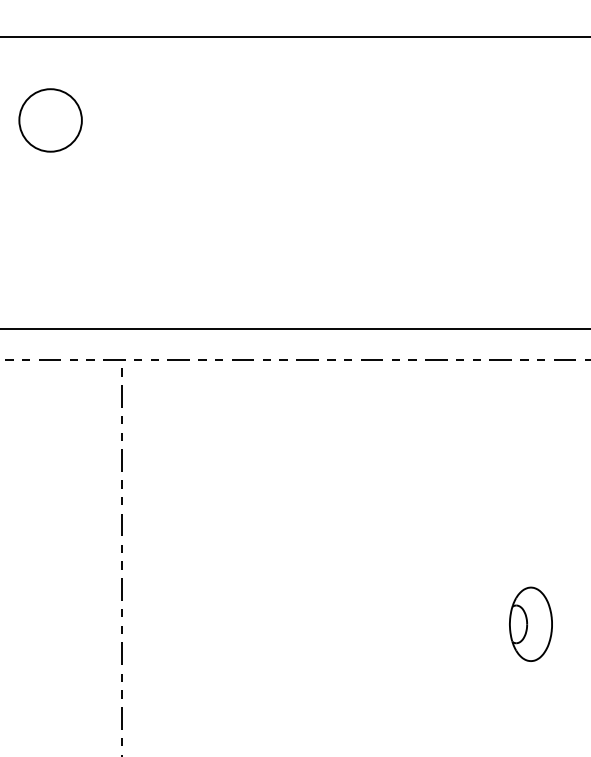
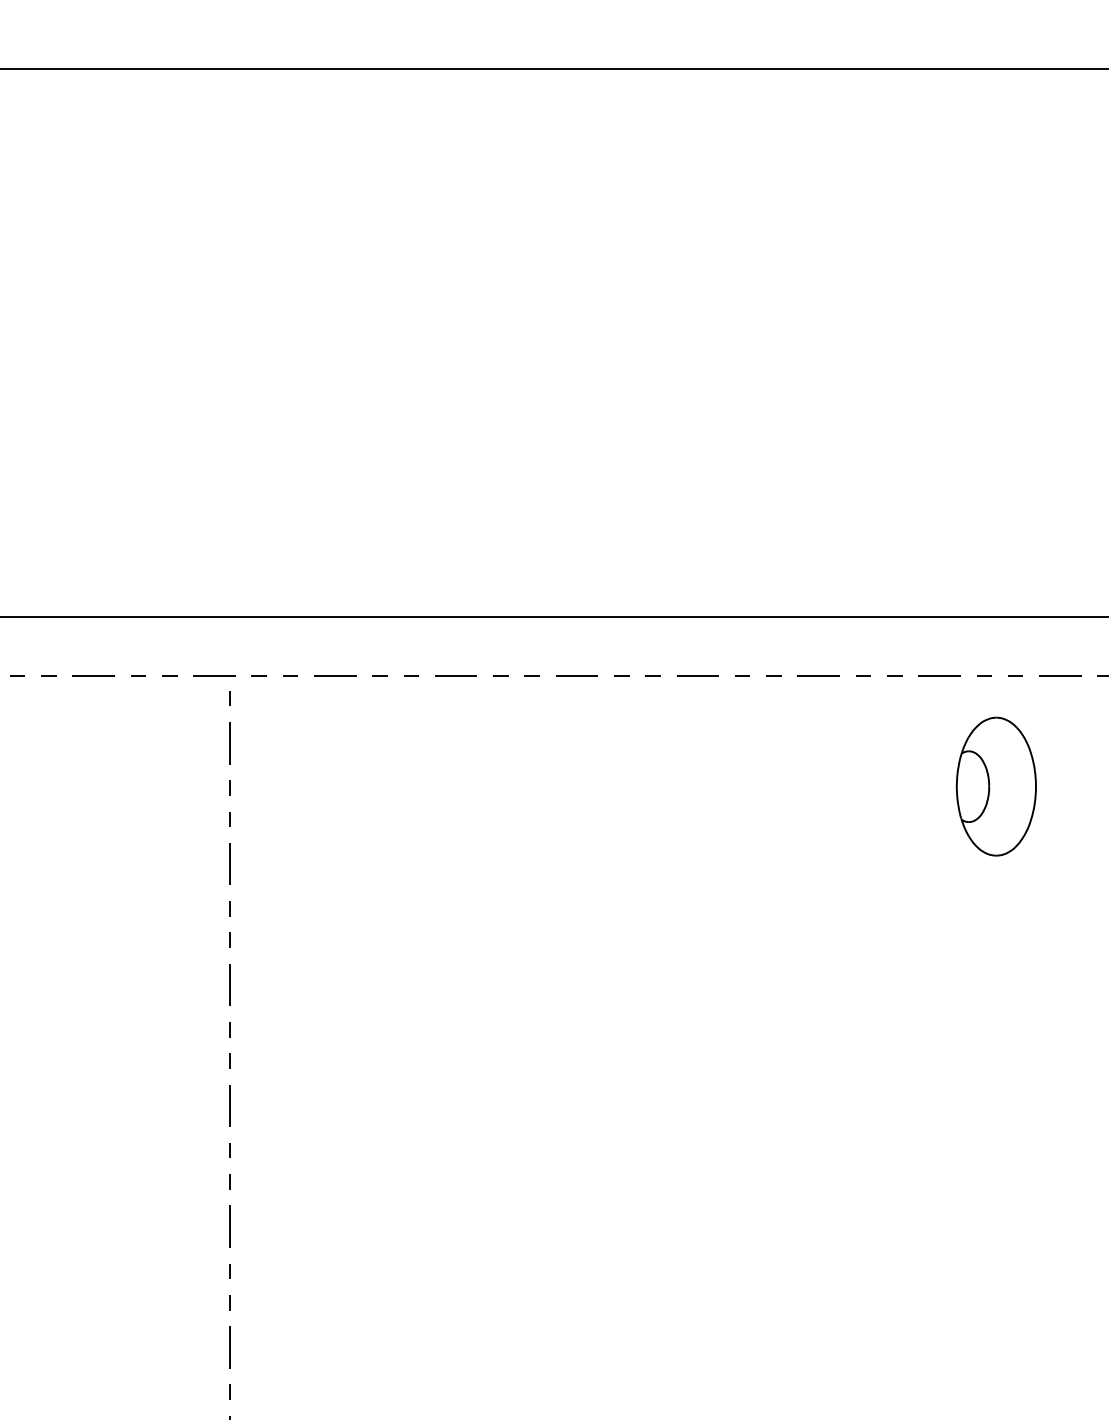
circle: (50, 120) -> (94, 225), removed
part: (530, 623) -> (995, 785), moved

